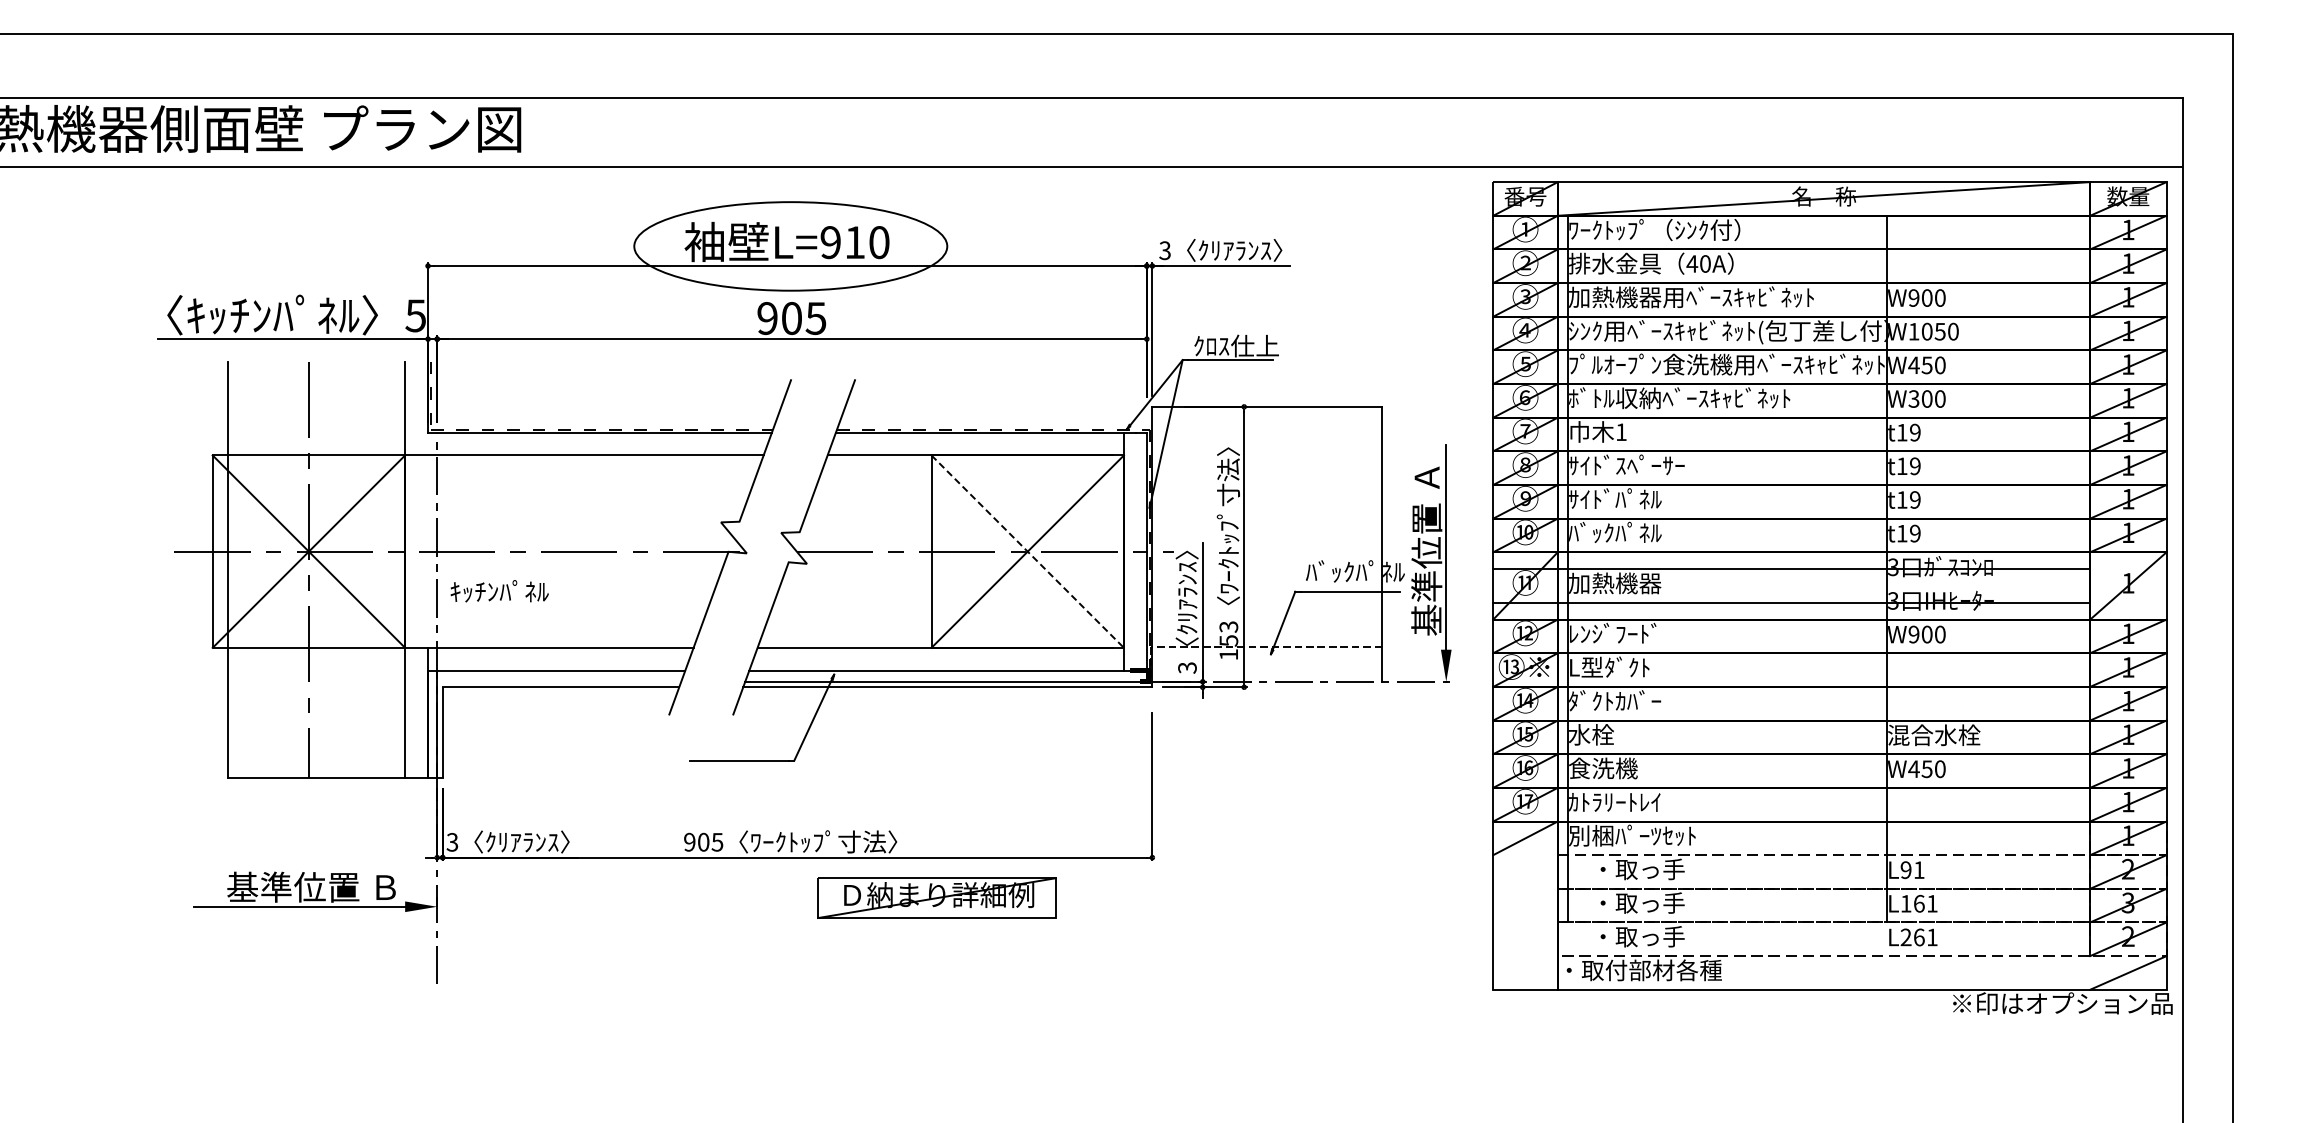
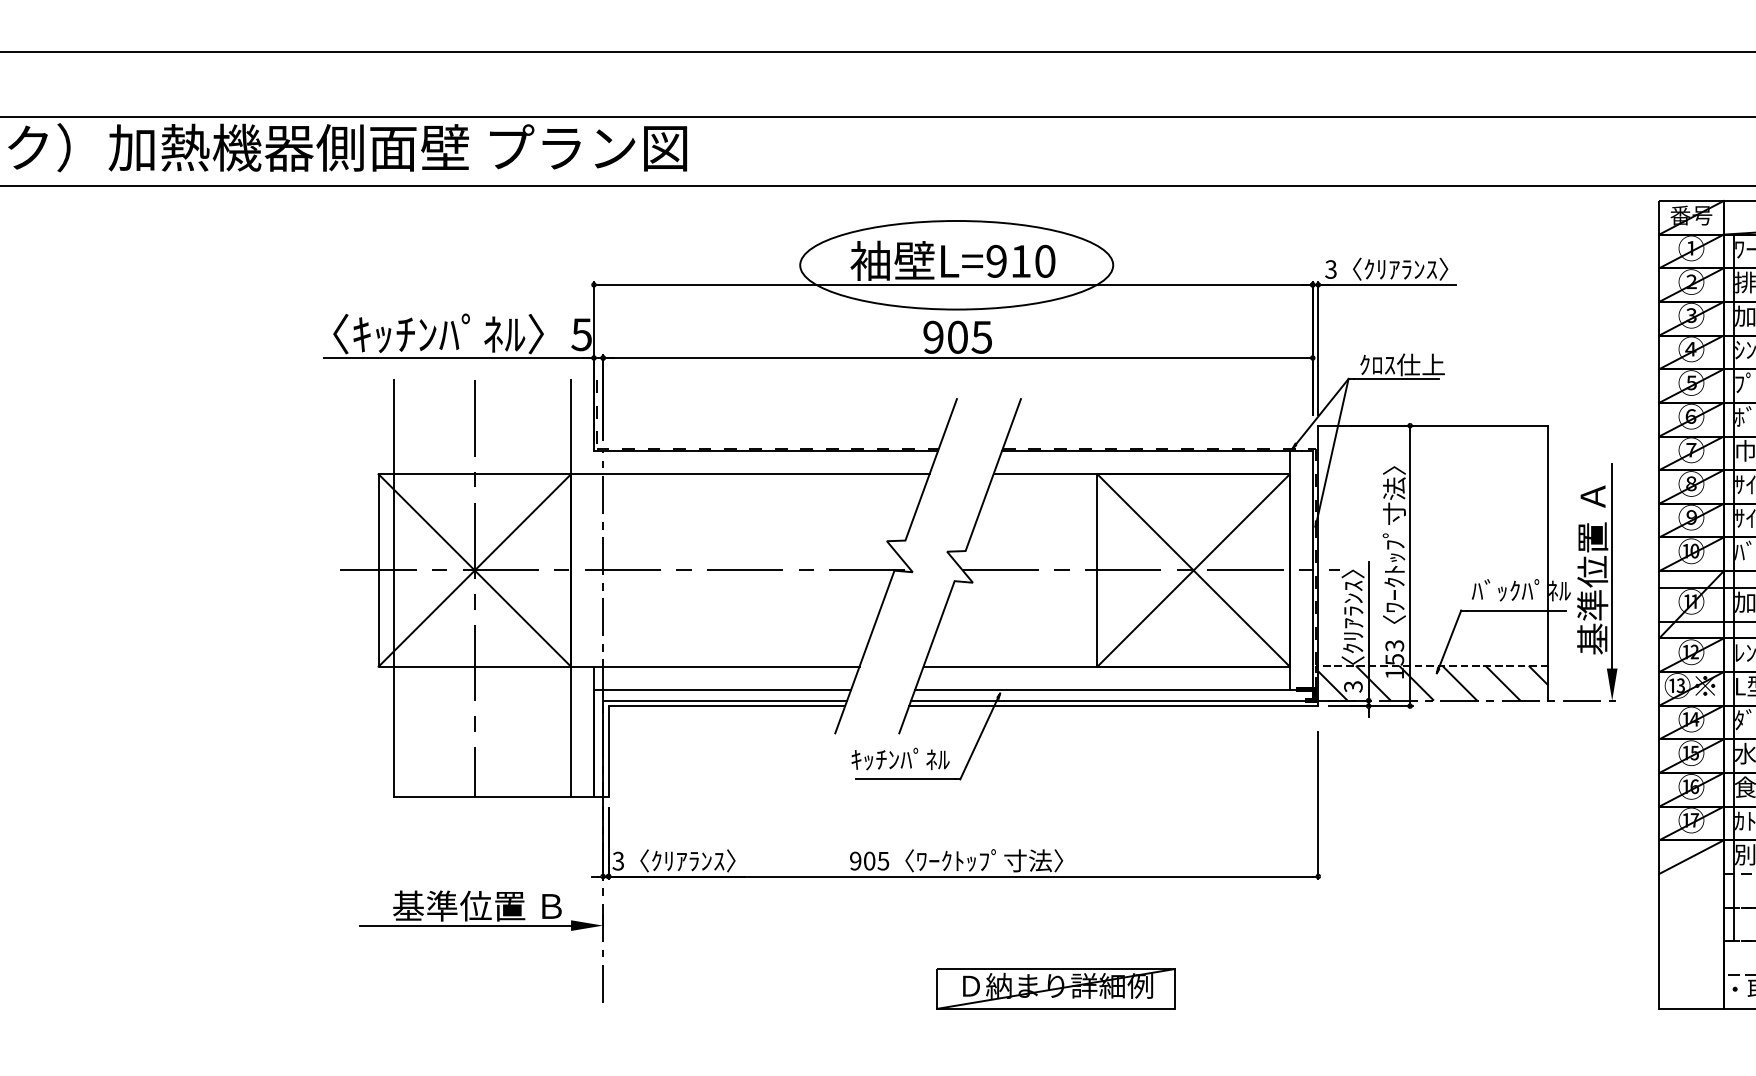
line: (1028, 552) -> (1194, 571), dashed -> solid
text: (499, 591) -> (900, 759), moved
hatch: (1267, 663) -> (1433, 682), added
line: (559, 681) -> (725, 700), added
part: (936, 897) -> (1055, 988), moved

